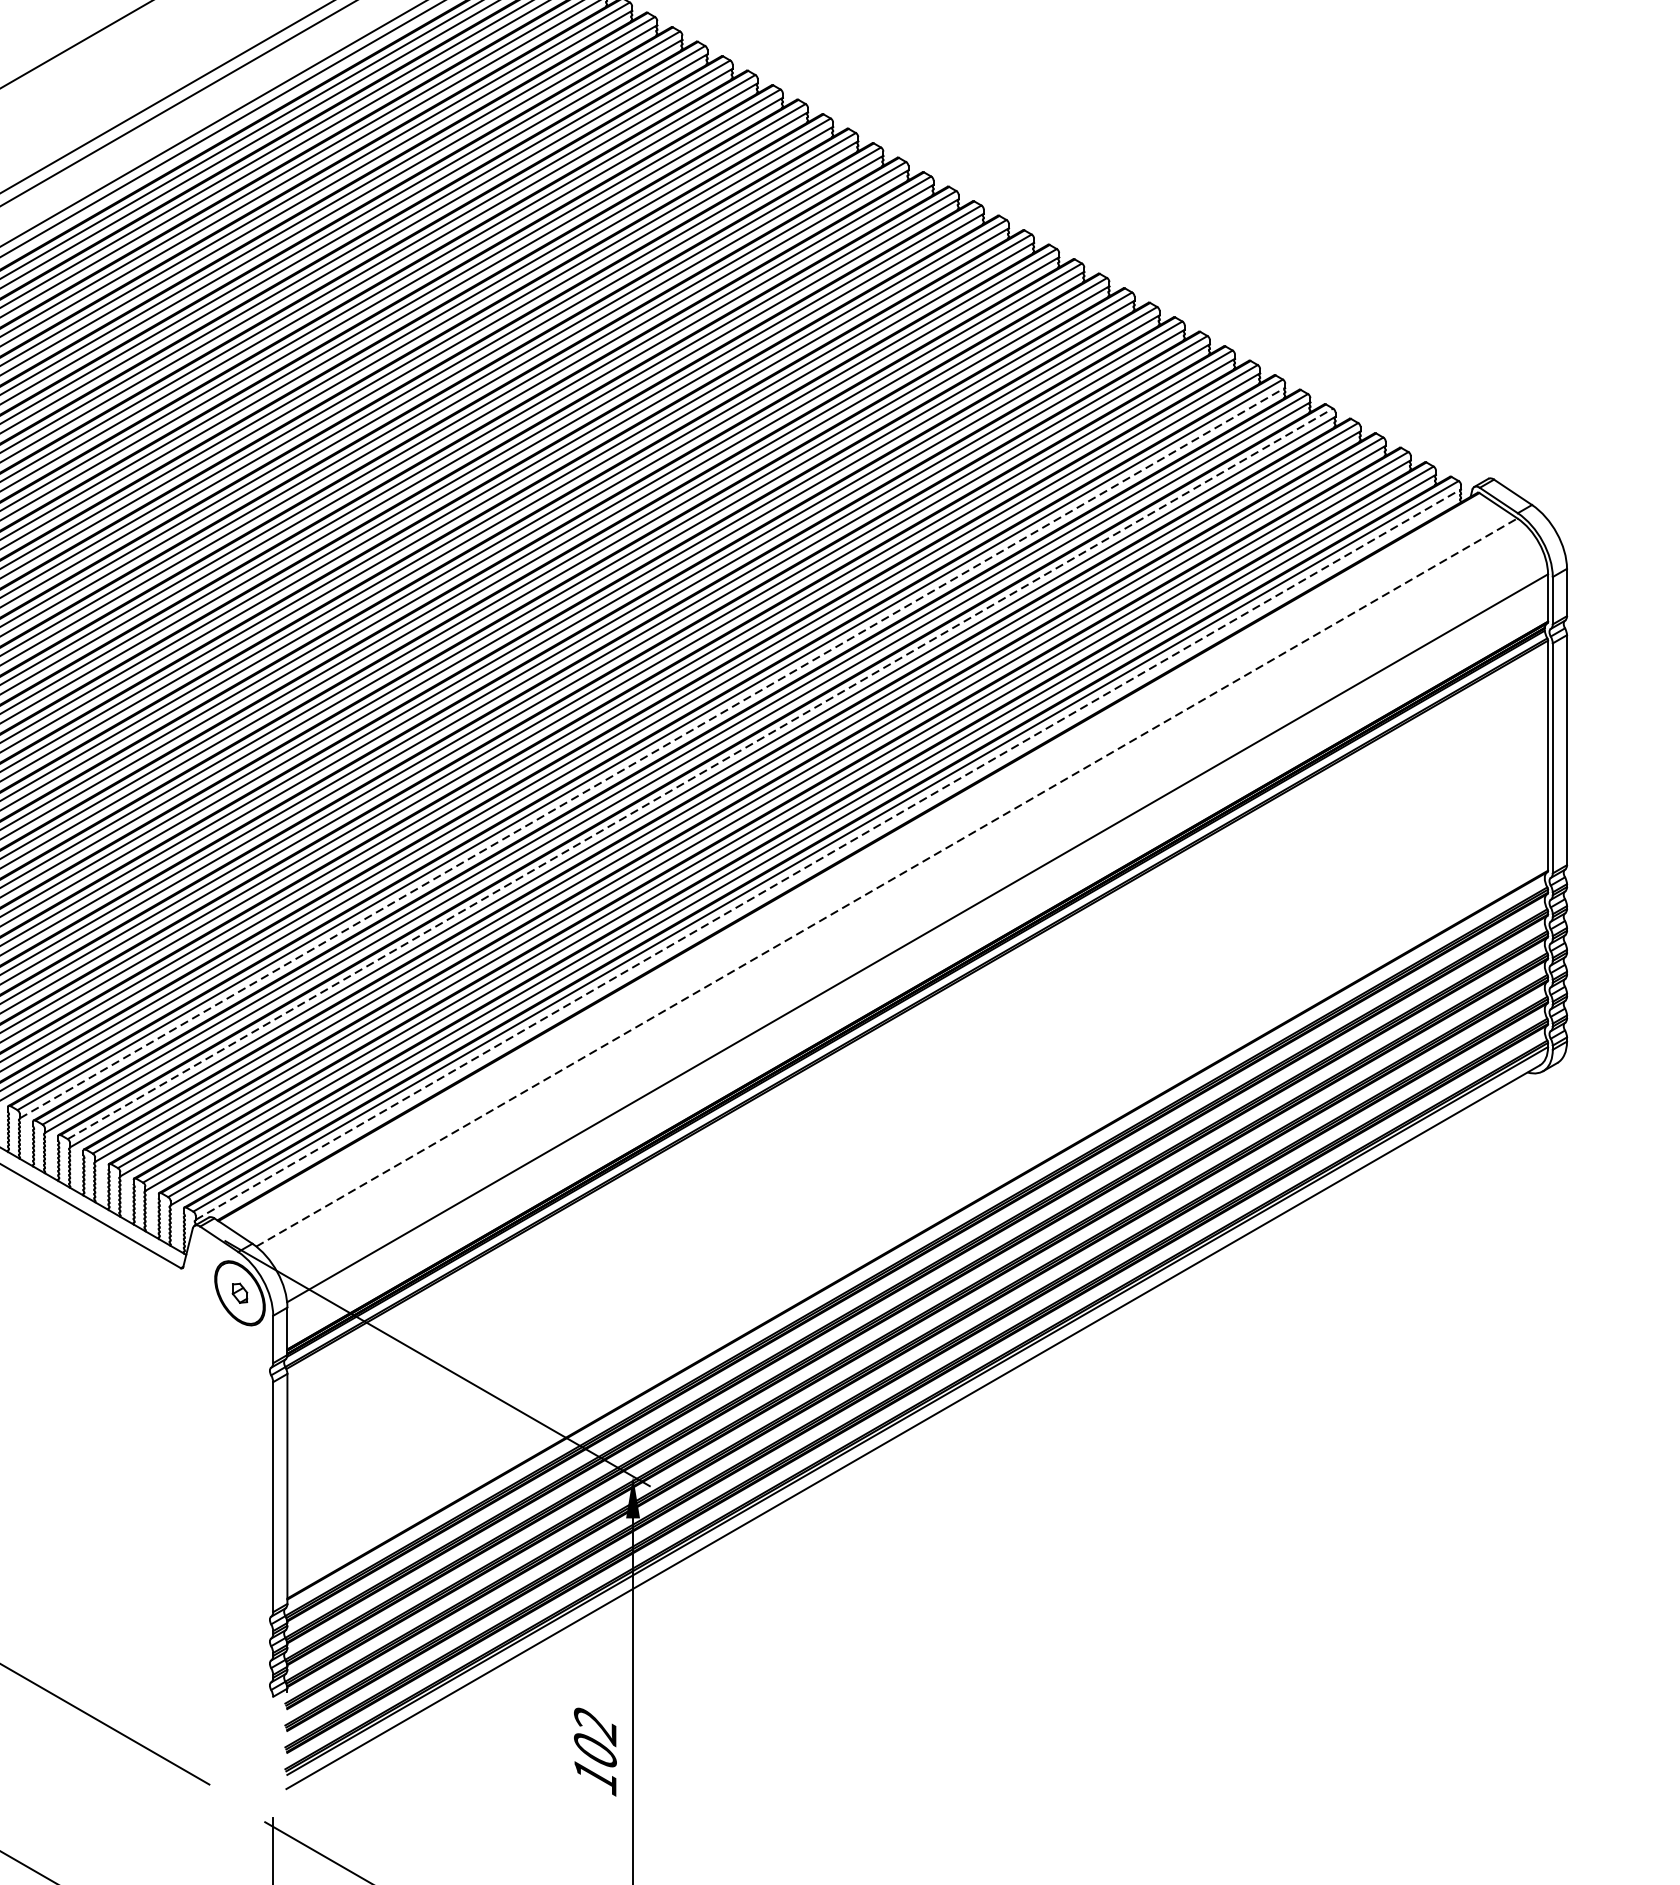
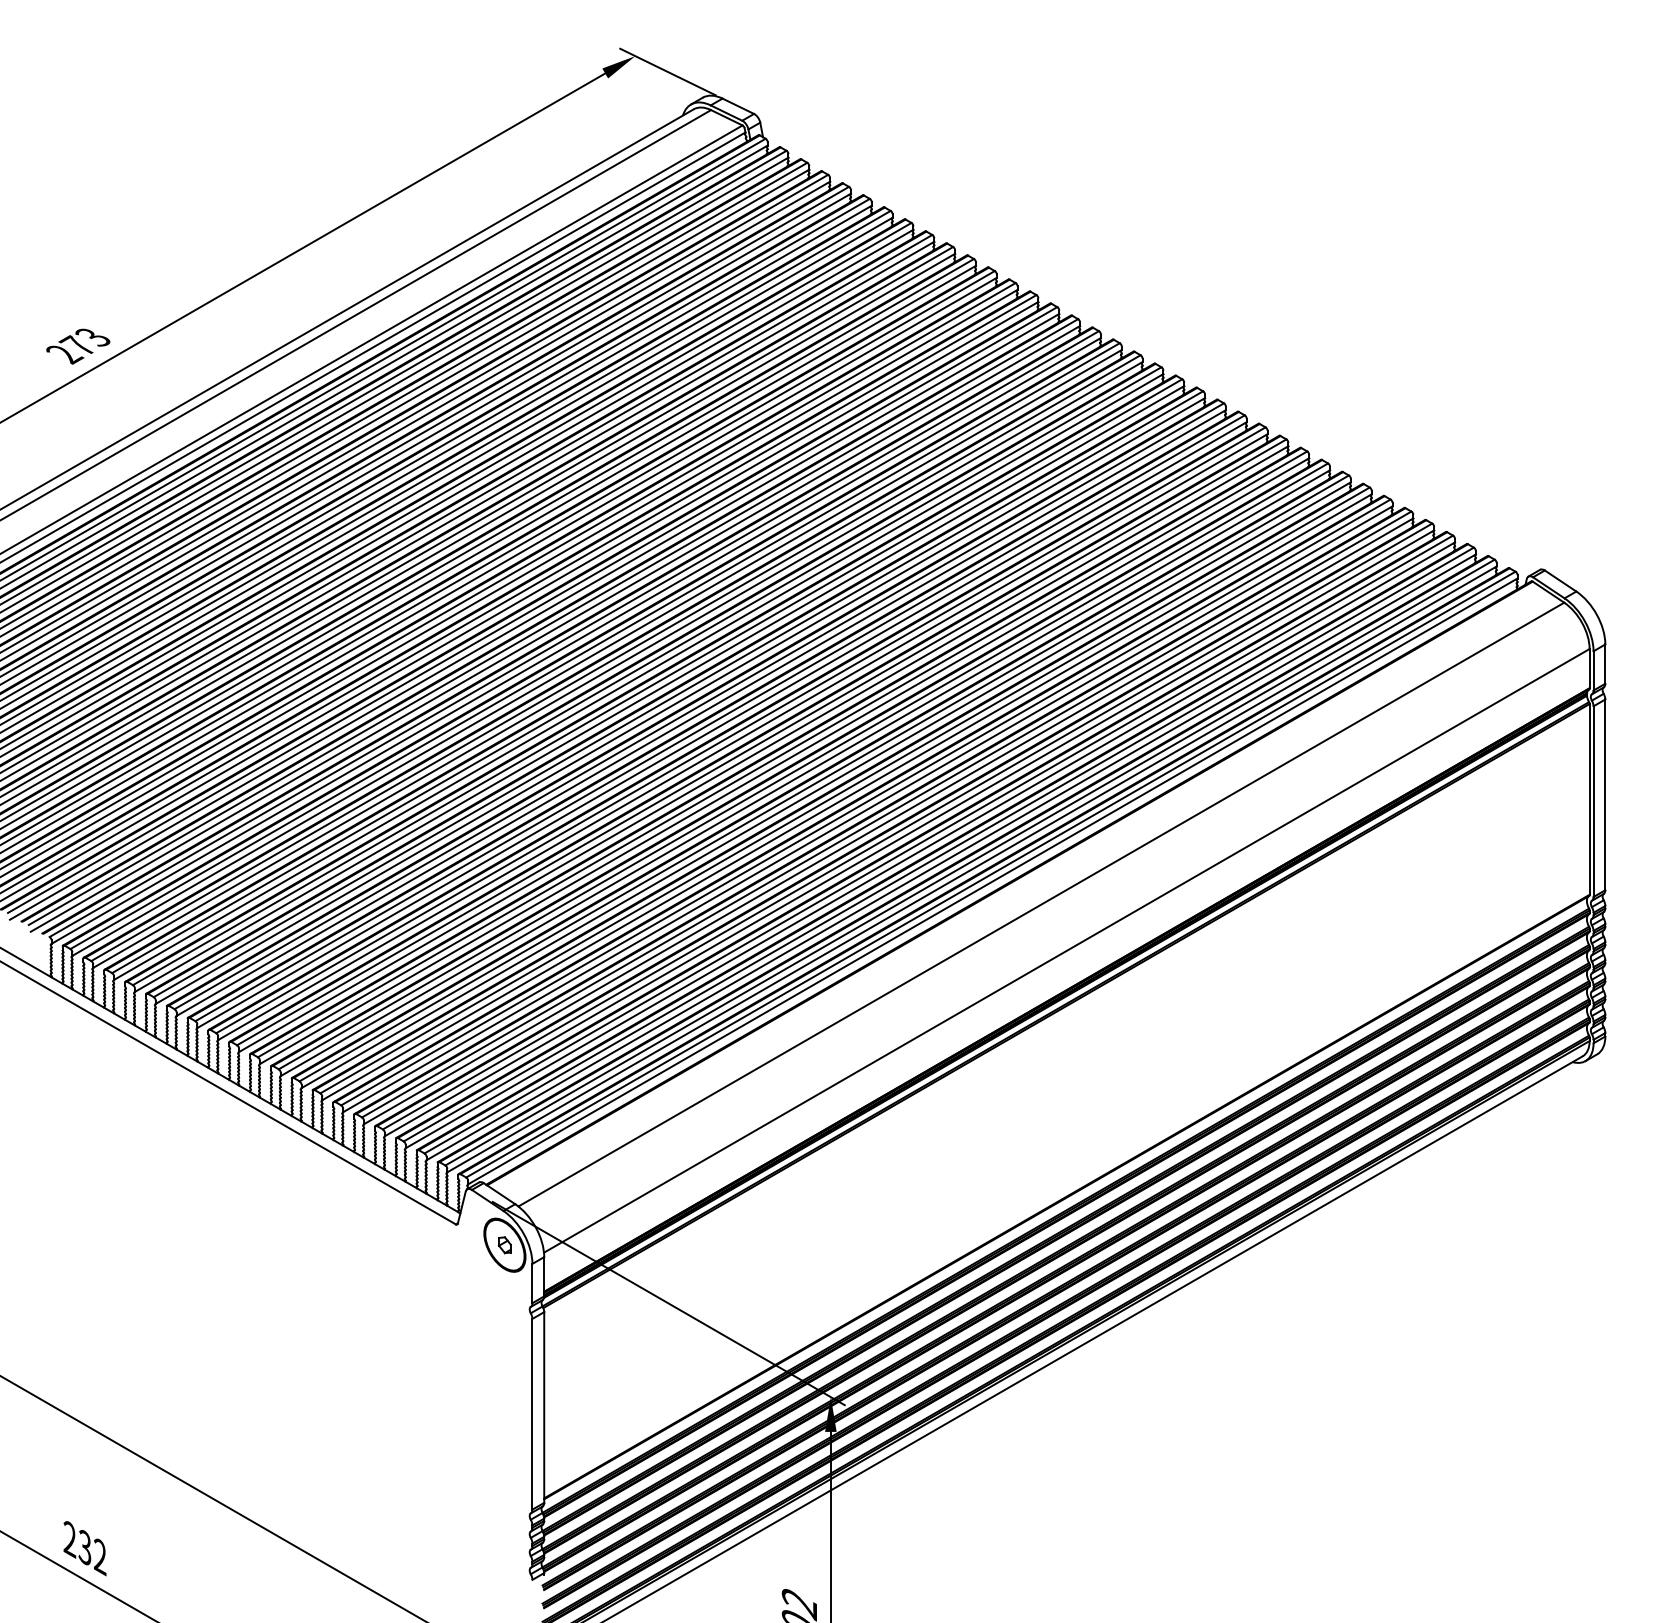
line: (653, 753) -> (847, 797), dashed -> solid
line: (700, 773) -> (886, 814), dashed -> solid
line: (827, 854) -> (992, 881), dashed -> solid
line: (887, 882) -> (1041, 904), dashed -> solid

